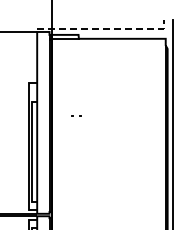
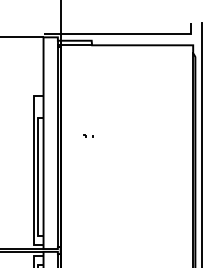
line: (105, 29) -> (123, 34), dashed -> solid

